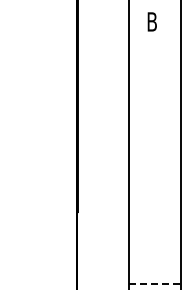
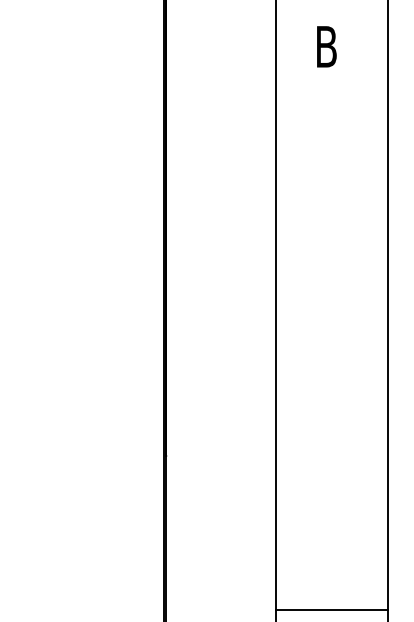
line: (155, 284) -> (333, 610), dashed -> solid

